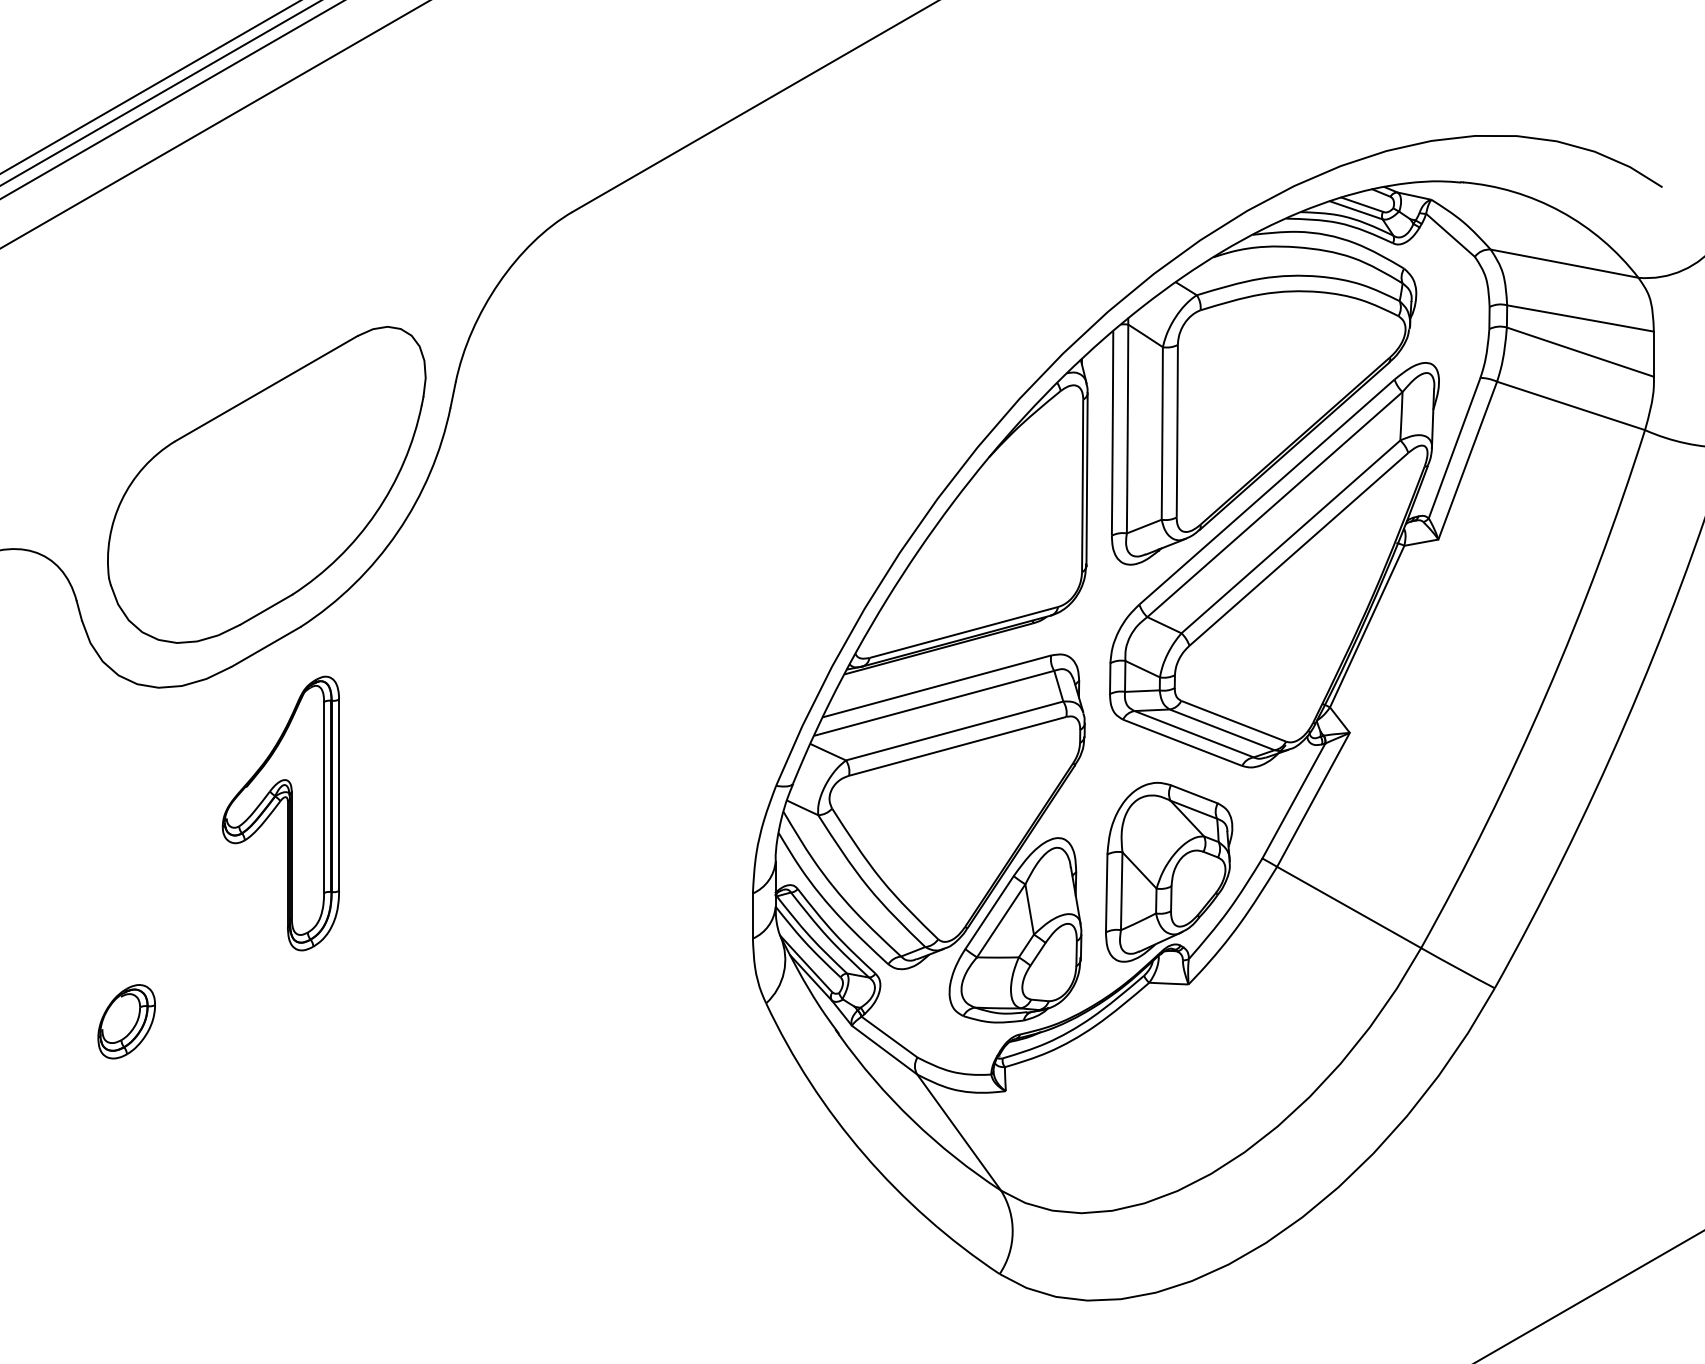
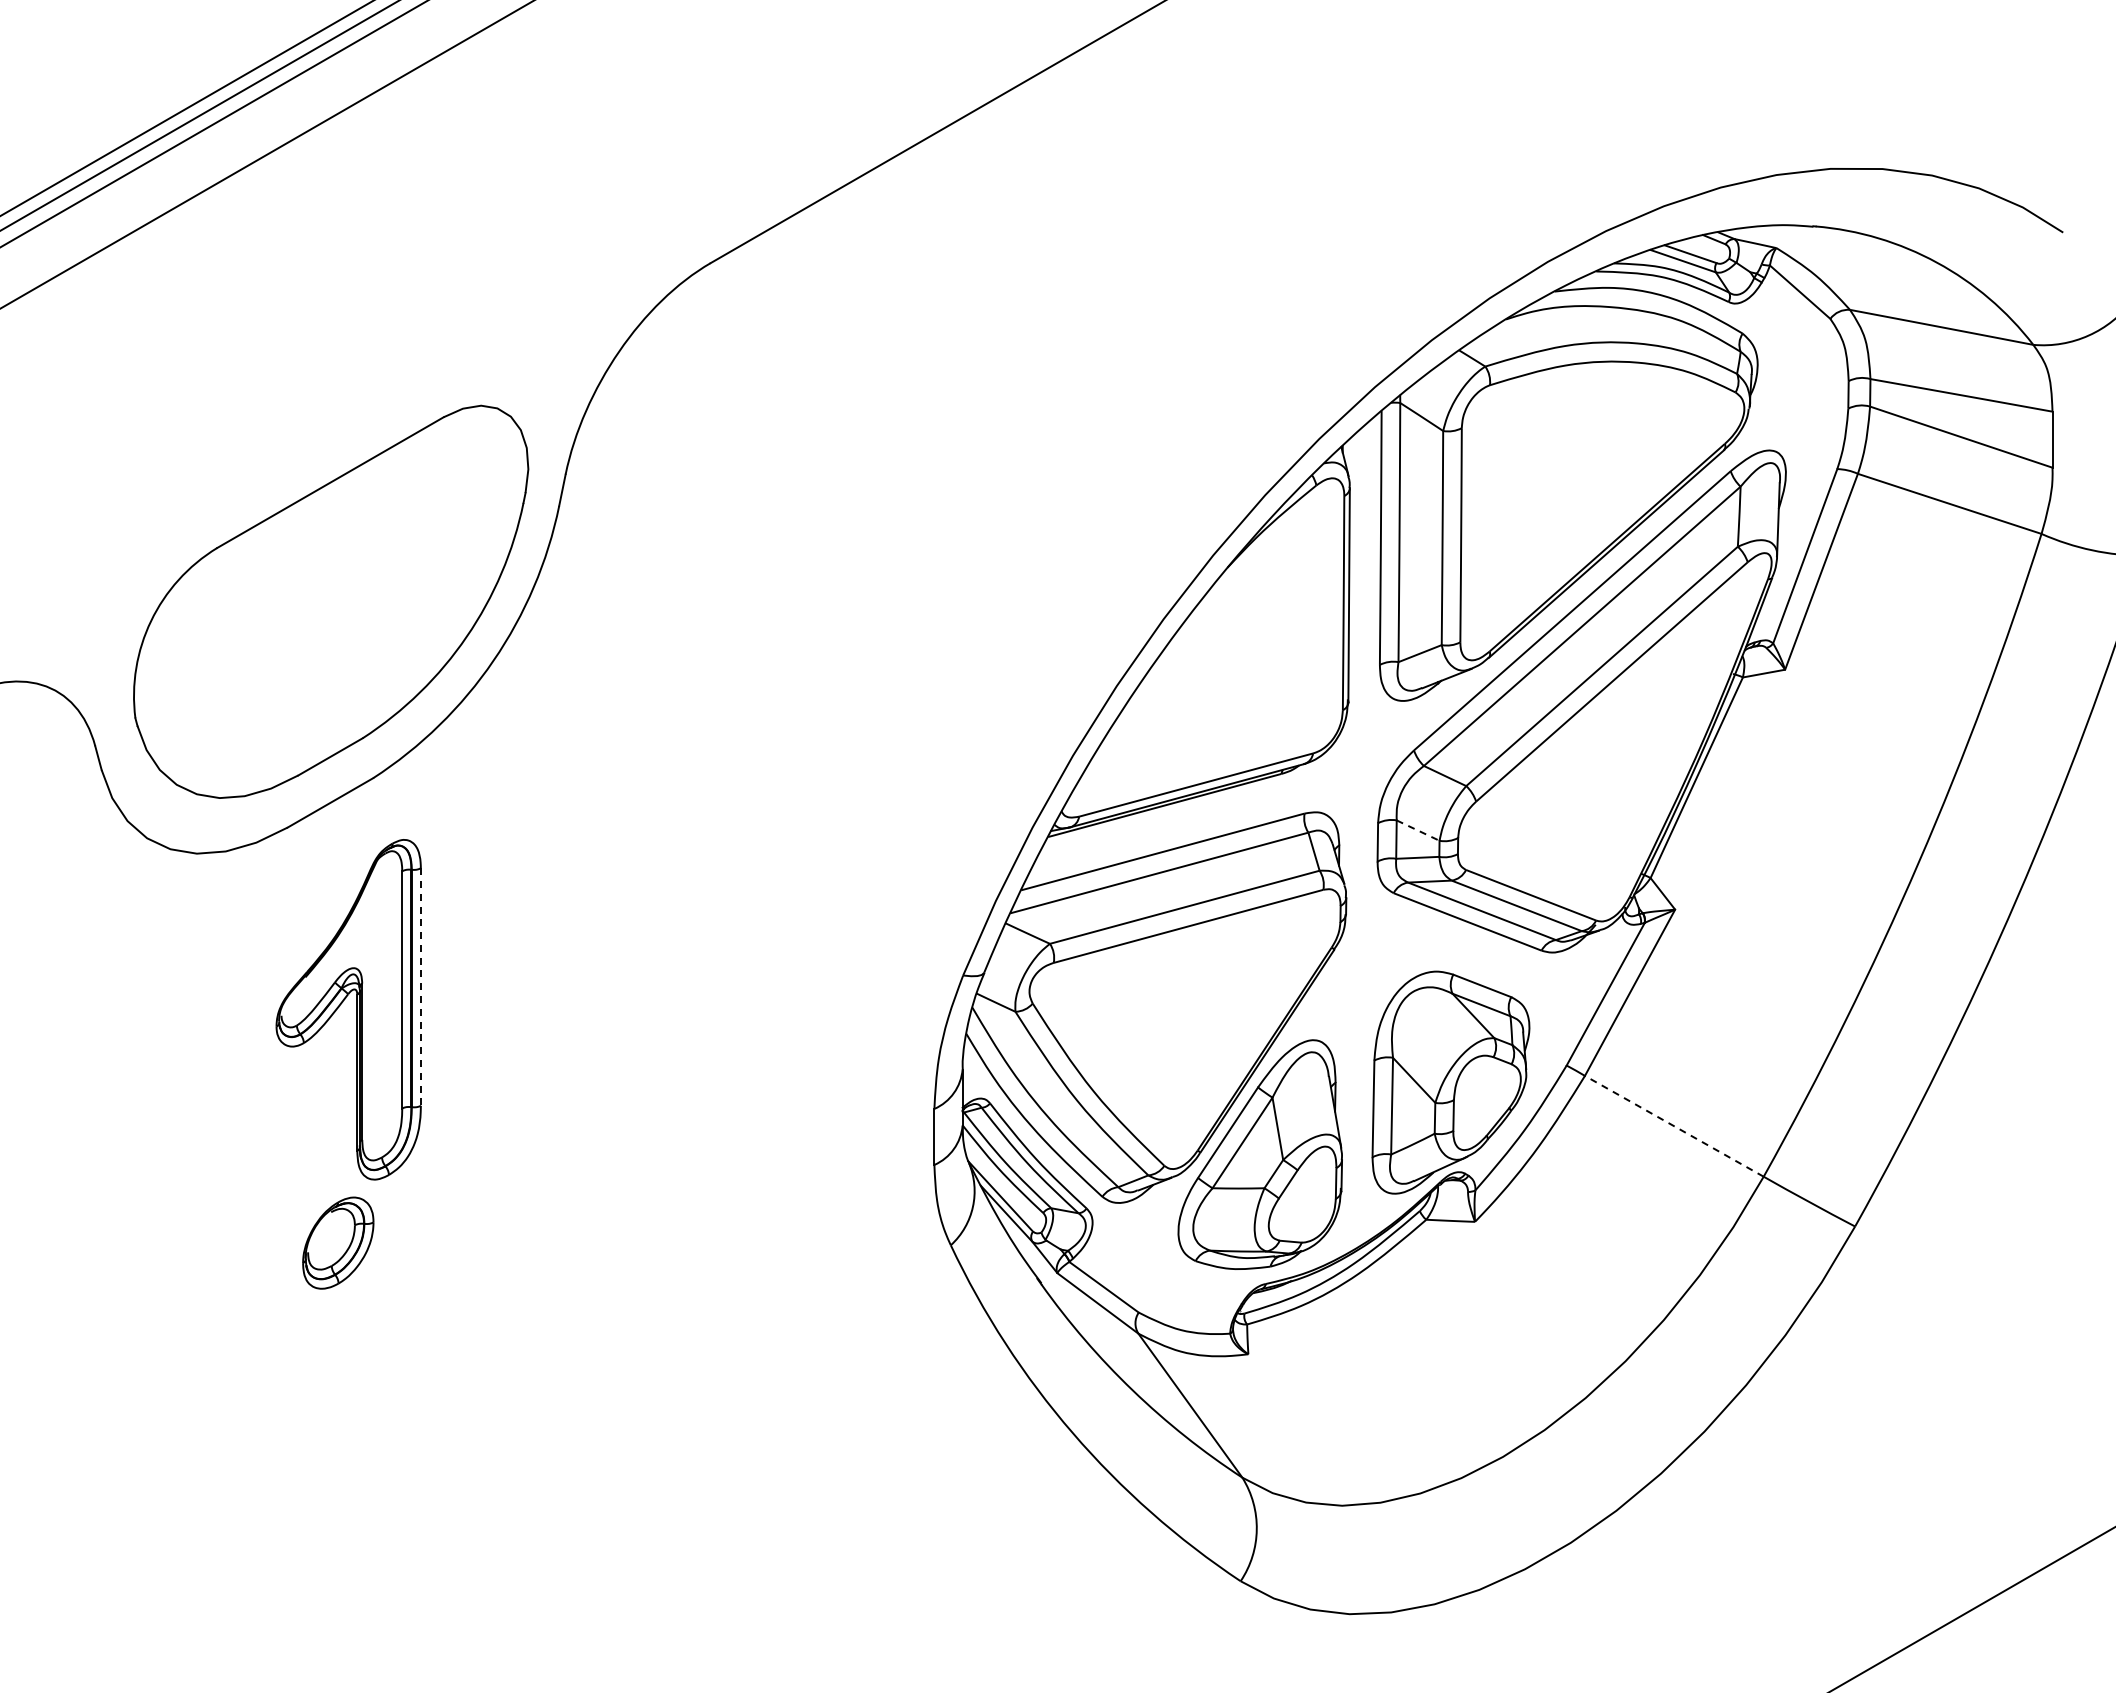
line: (1142, 669) -> (1418, 830), solid -> dashed
line: (338, 794) -> (420, 986), solid -> dashed
line: (1349, 907) -> (1674, 1126), solid -> dashed
part: (126, 1021) -> (338, 1242), moved

